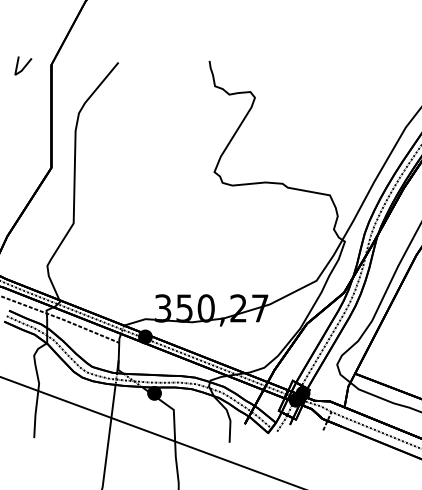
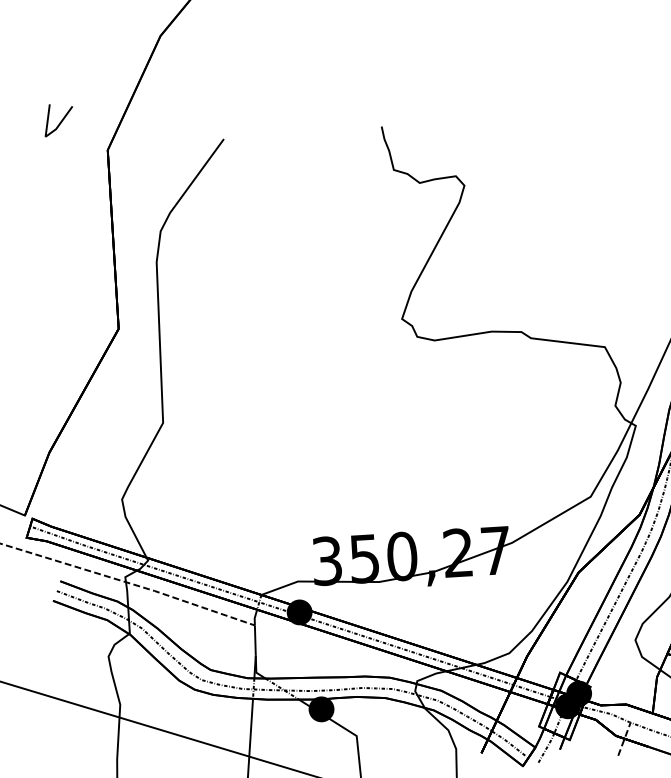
line: (24, 65) -> (60, 119), moved

